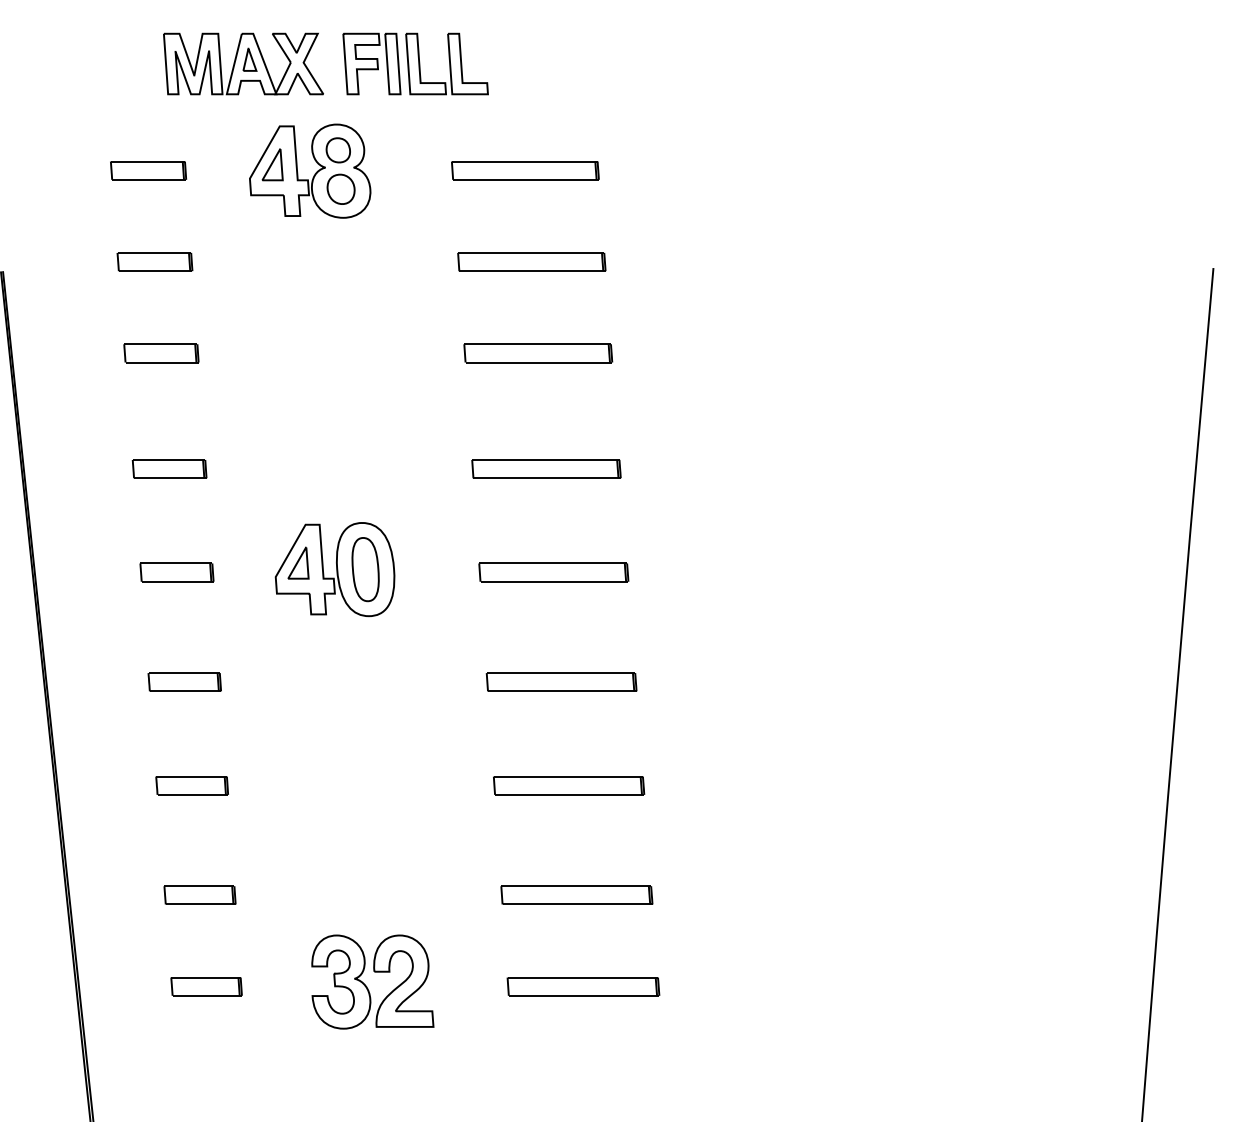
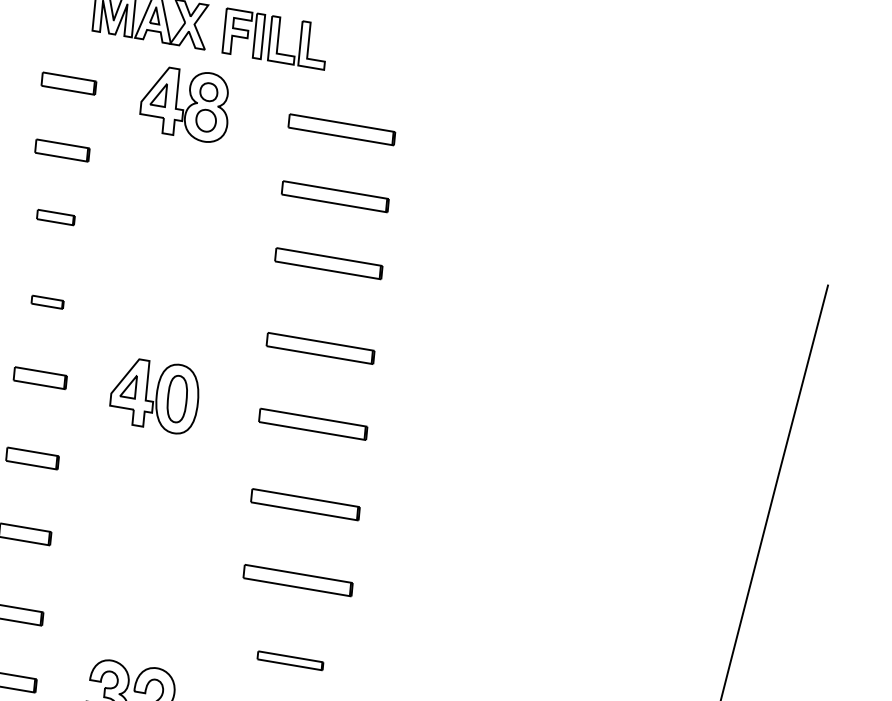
part: (161, 353) -> (55, 217), size x0.7
part: (169, 468) -> (47, 301), size x0.6
part: (576, 894) -> (290, 660), size x0.6

